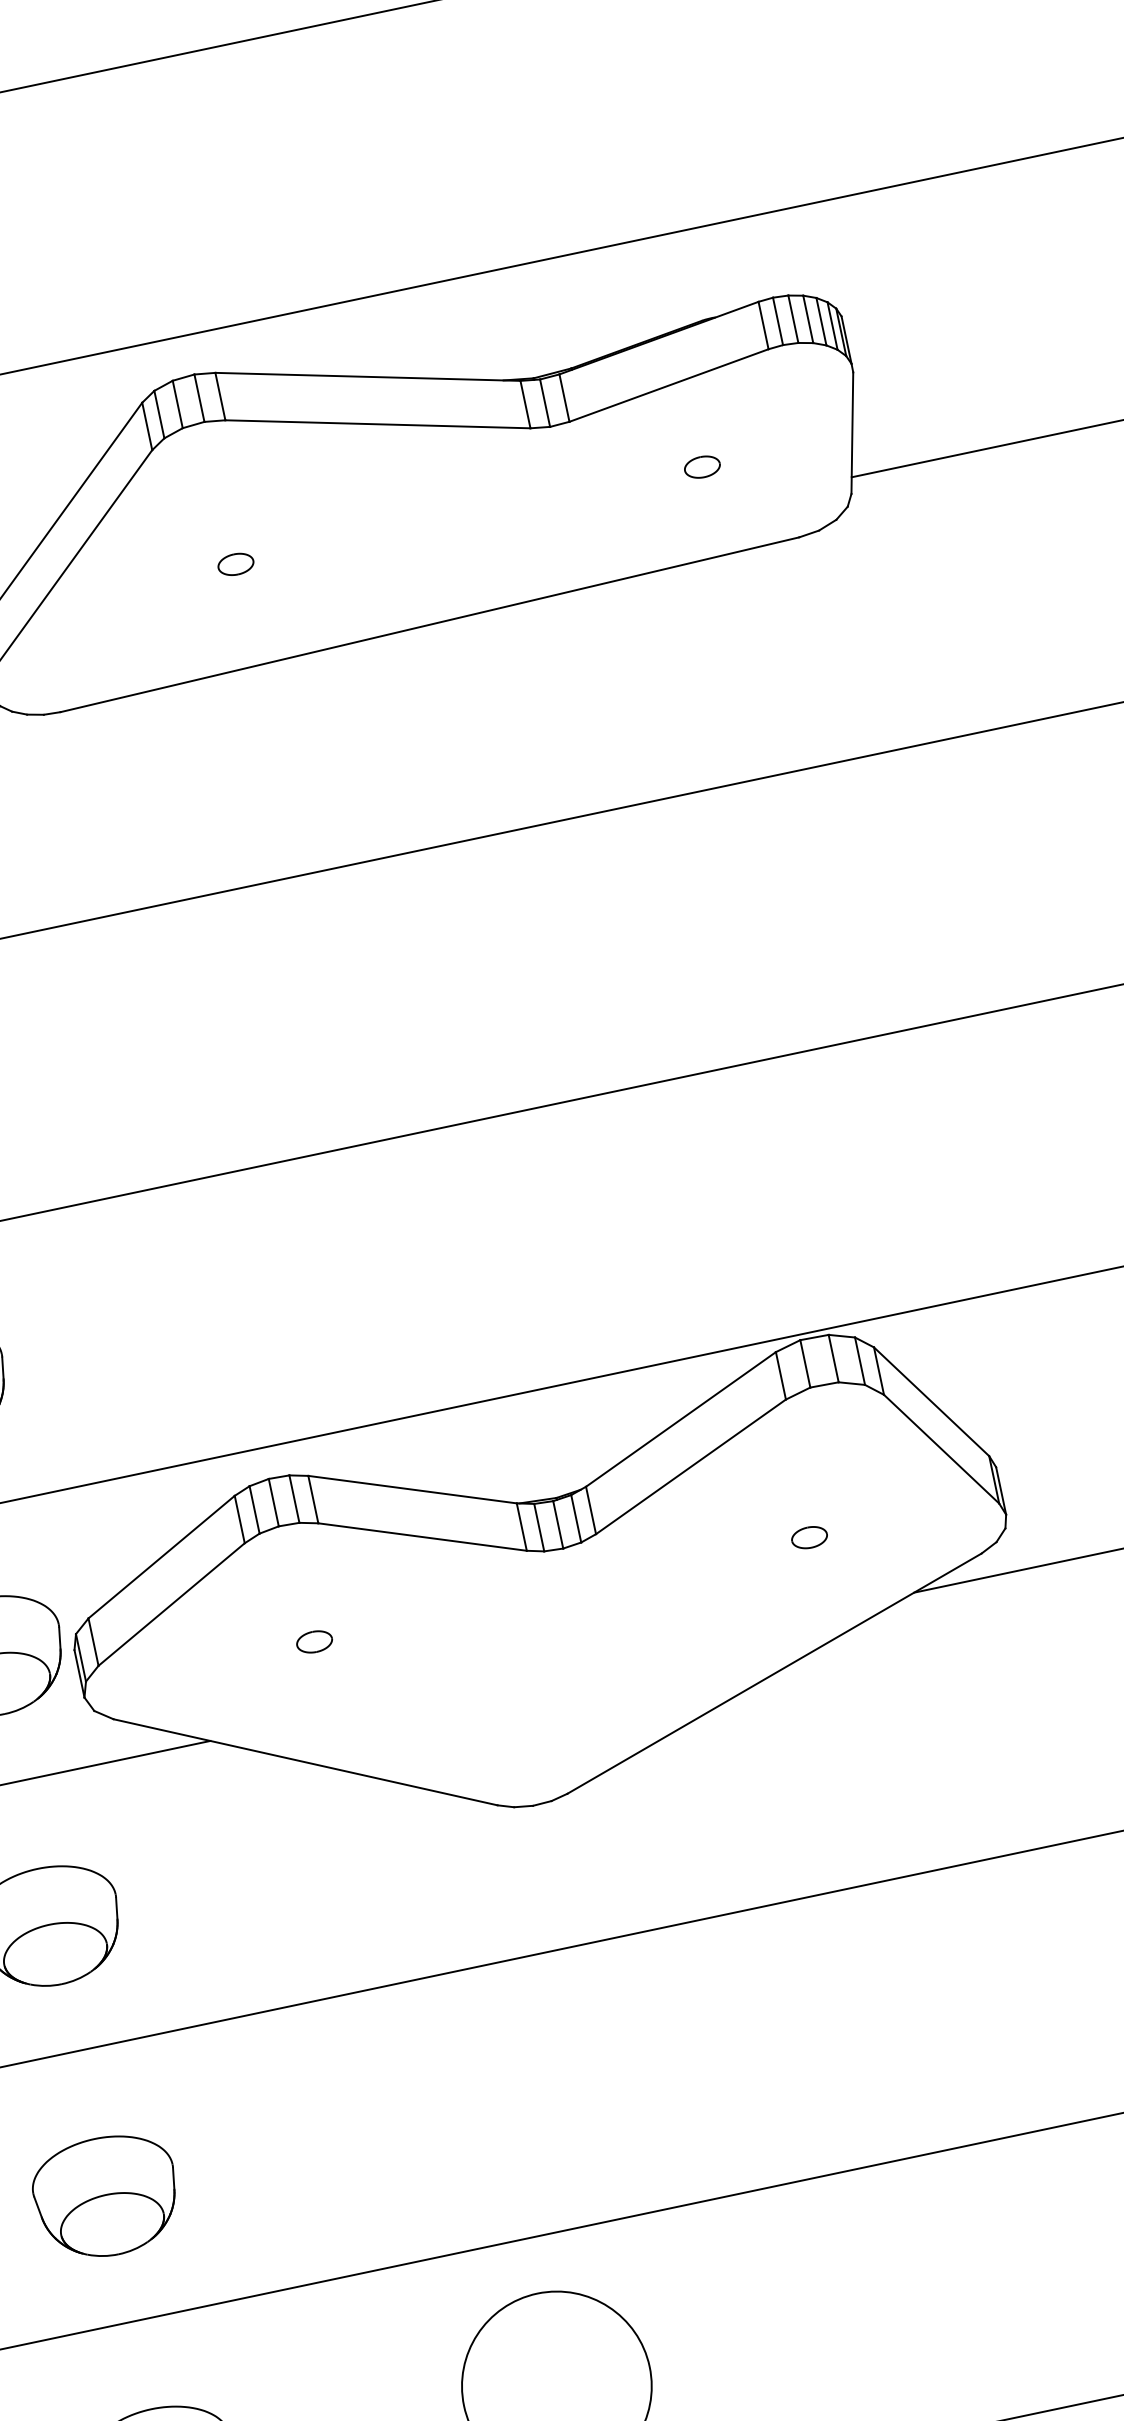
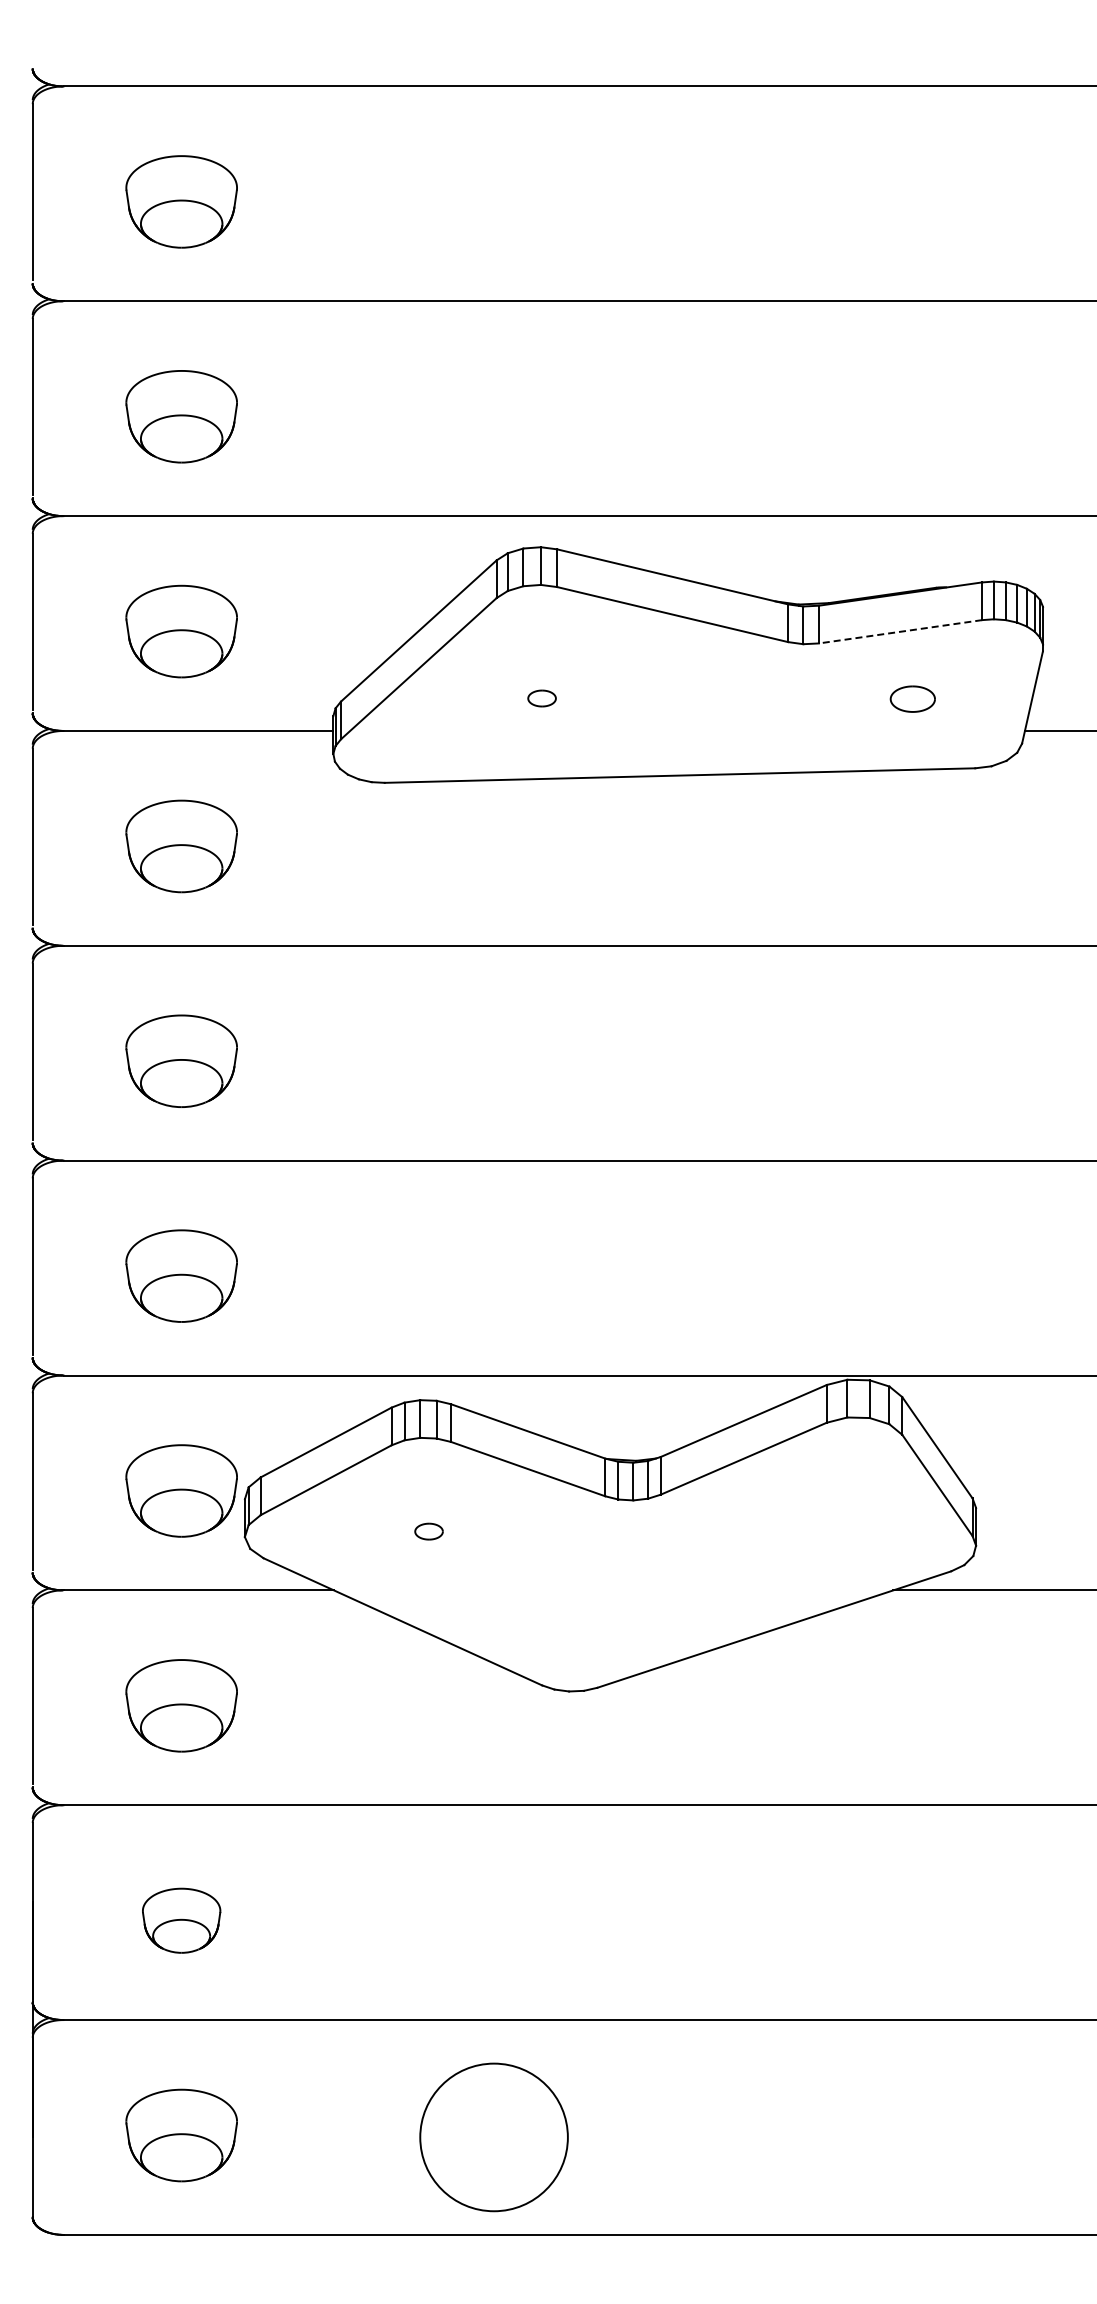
line: (668, 385) -> (900, 631), solid -> dashed
part: (701, 467) -> (912, 699), size x1.6
part: (809, 1537) -> (822, 1531), removed
part: (106, 2196) -> (181, 1920), size x0.7

